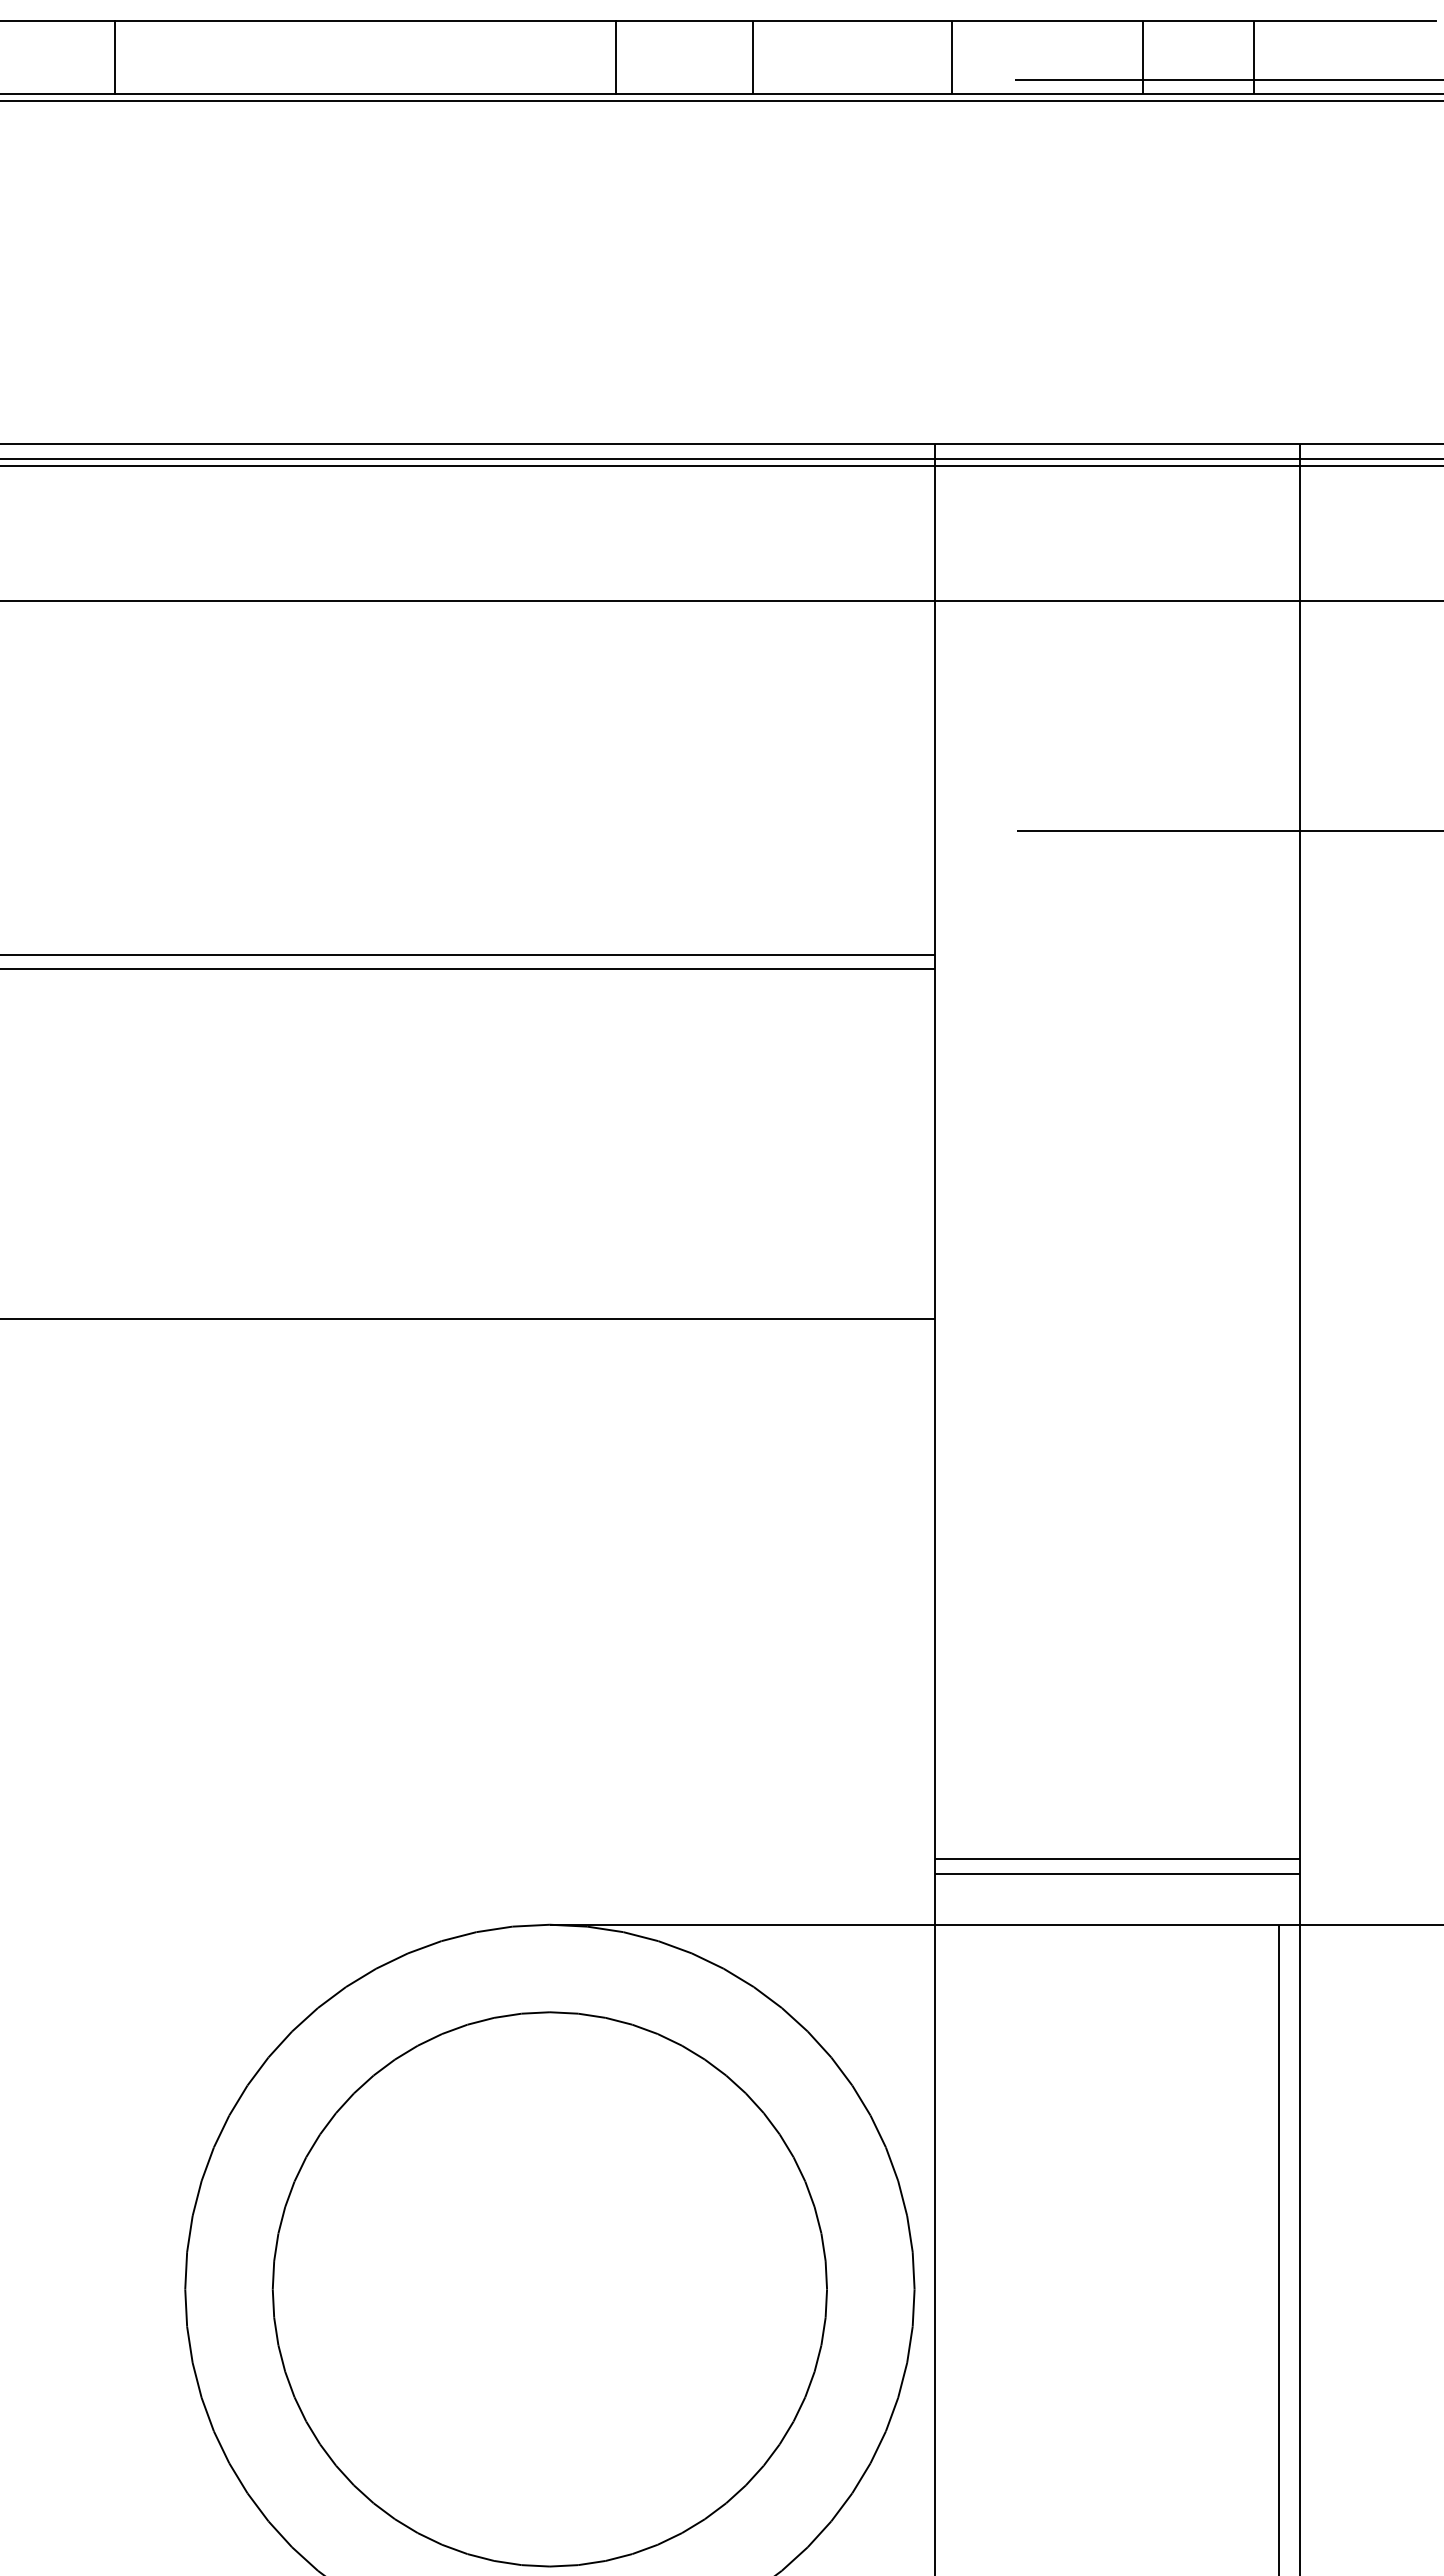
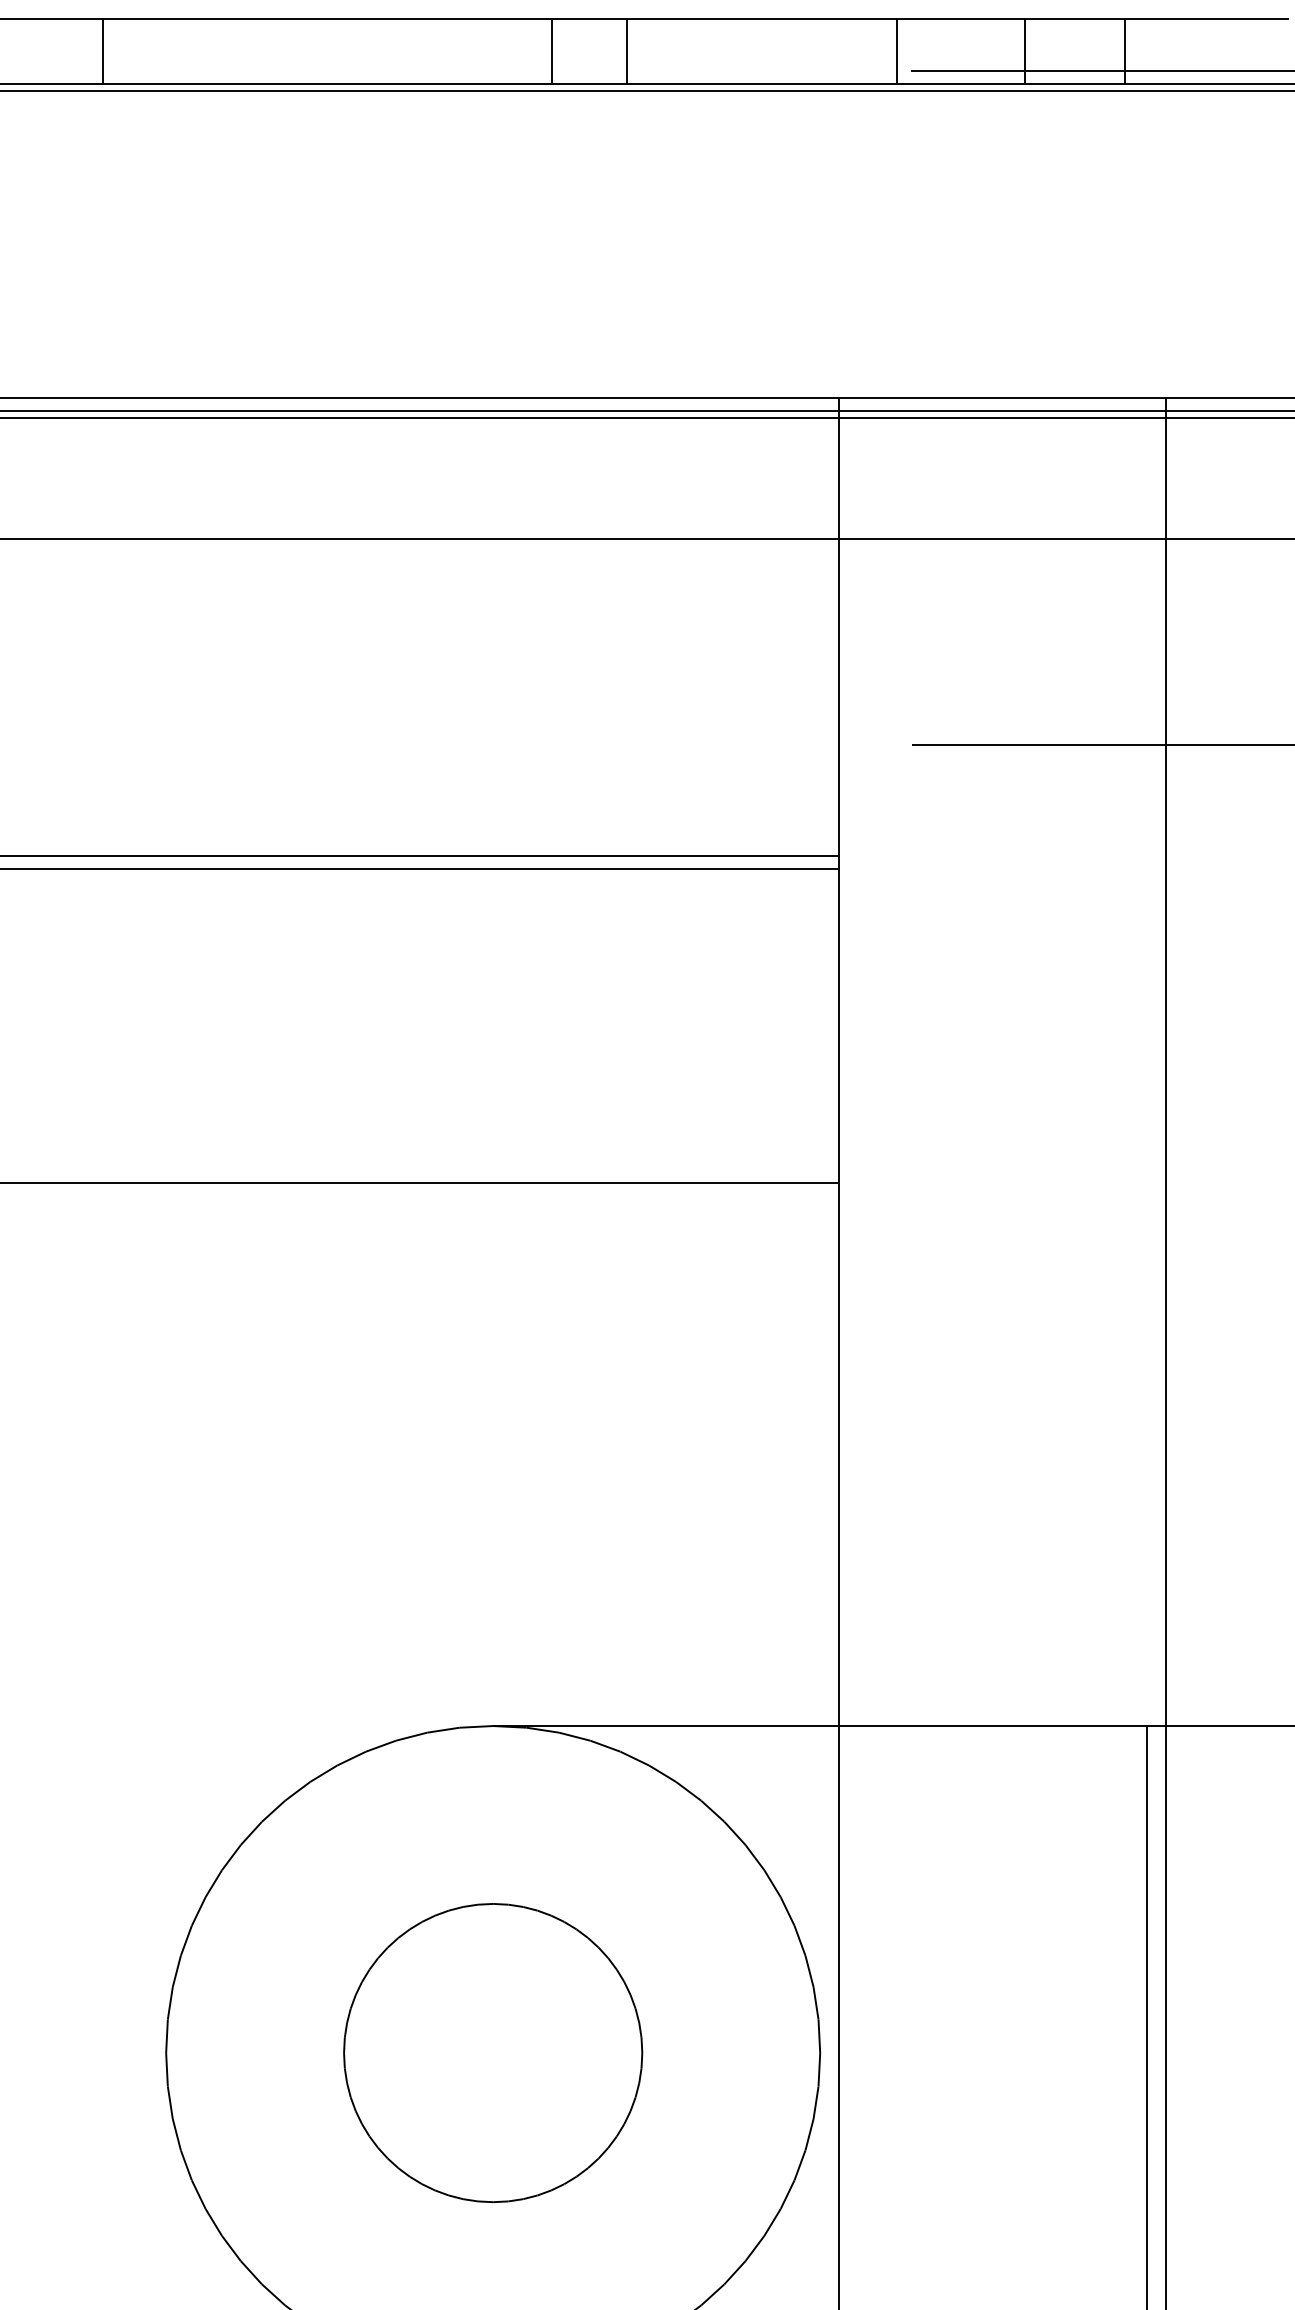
line: (752, 57) -> (627, 51), moved
line: (951, 57) -> (897, 51), moved
line: (1117, 1859) -> (1002, 1667), removed
line: (1117, 1873) -> (1002, 1680), removed
circle: (549, 2289) -> (492, 2053), size x0.6

